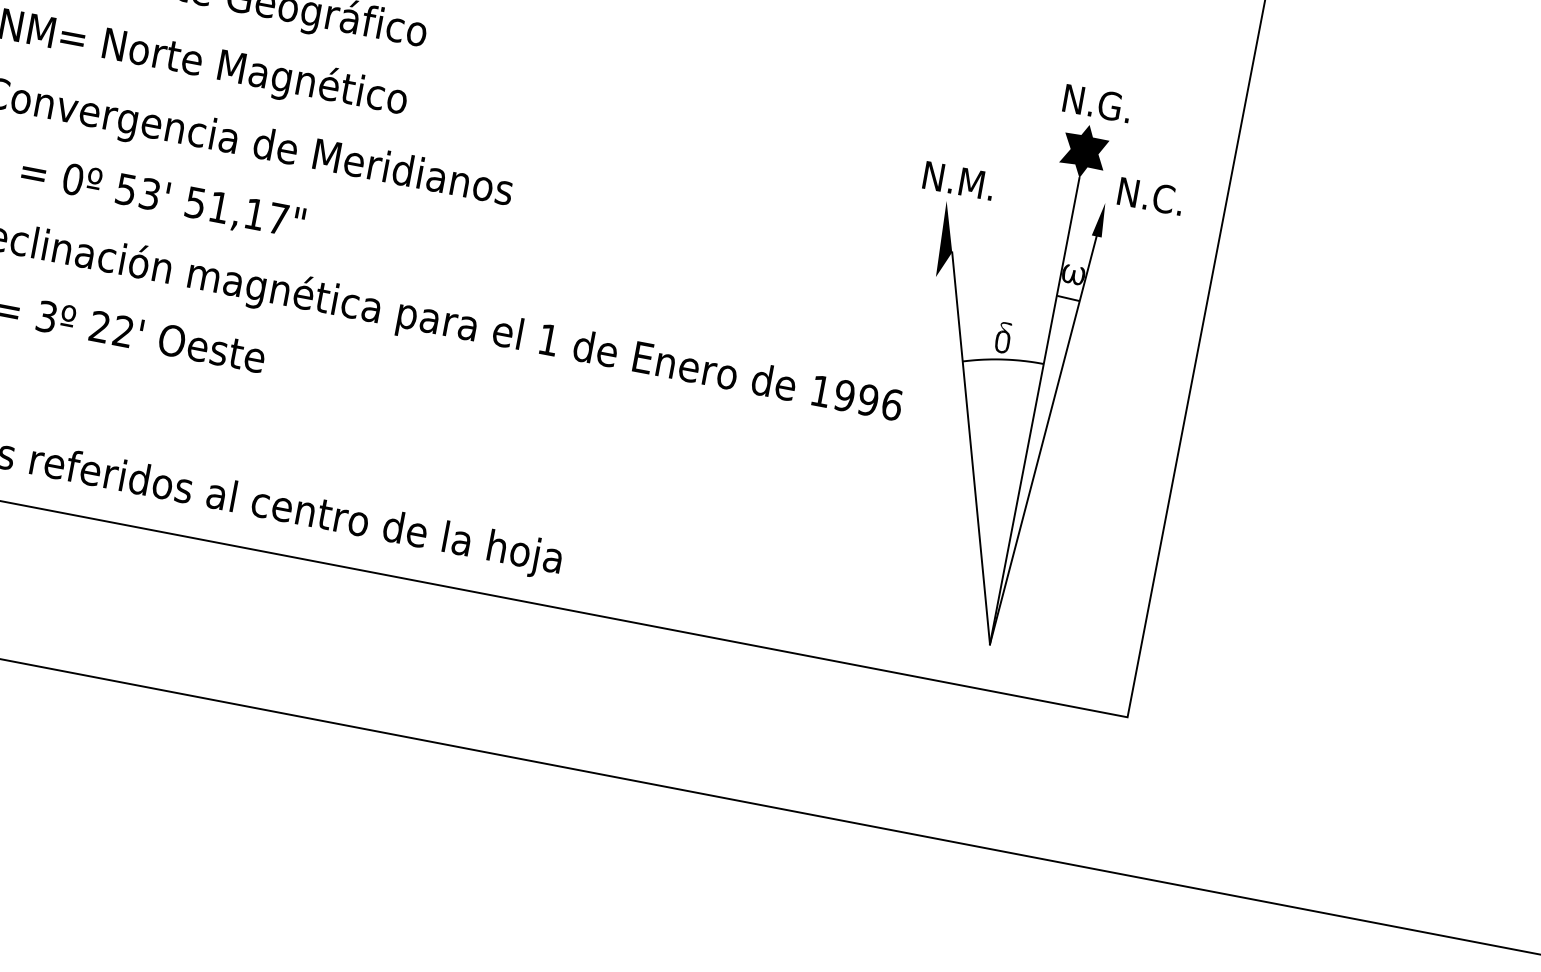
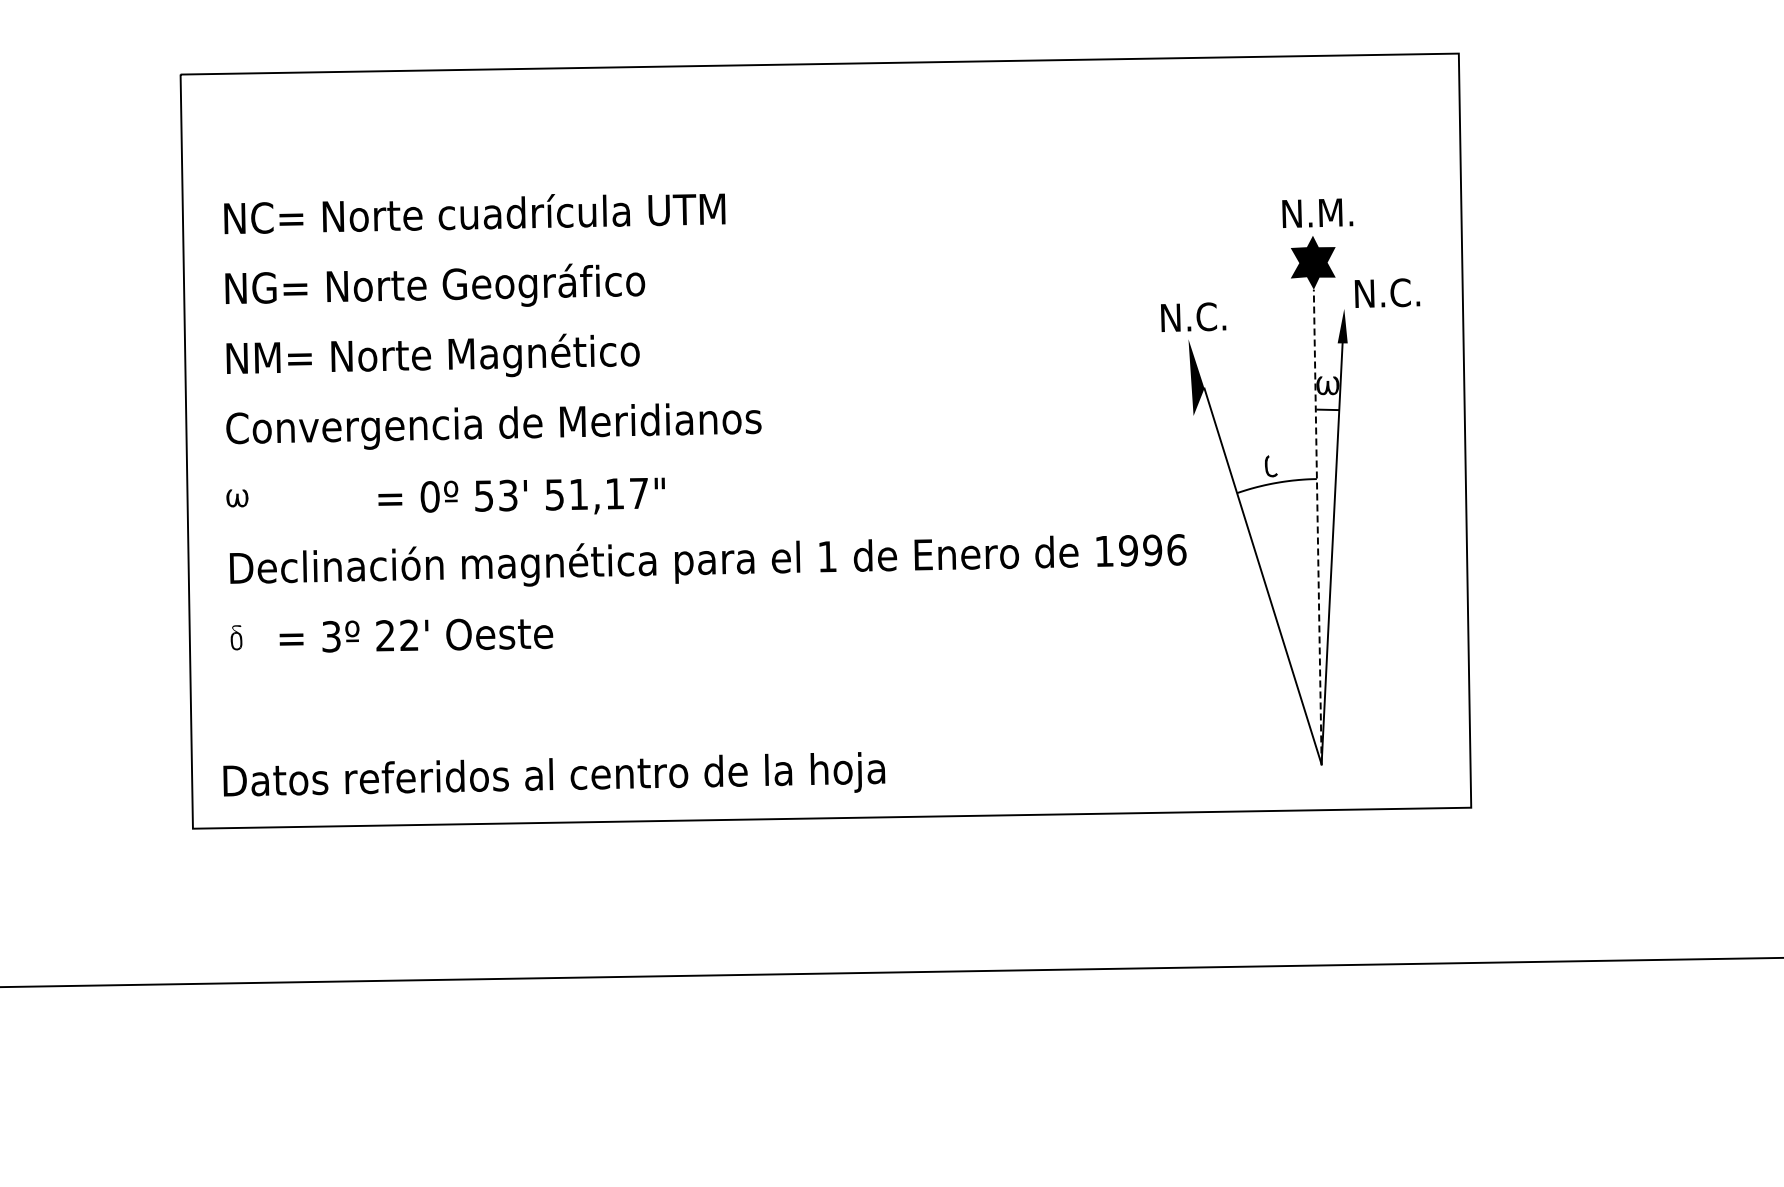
text: (1116, 106) -> (1335, 212), N.G. -> N.M.
text: (975, 183) -> (1213, 316), N.M. -> N.C.
text: (162, 196) -> (521, 495), moved
fill: (1004, 335) -> (1272, 459), removed
line: (1034, 410) -> (1317, 526), solid -> dashed

